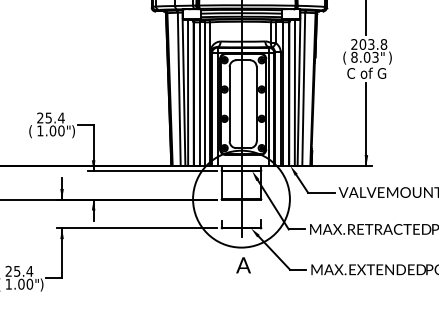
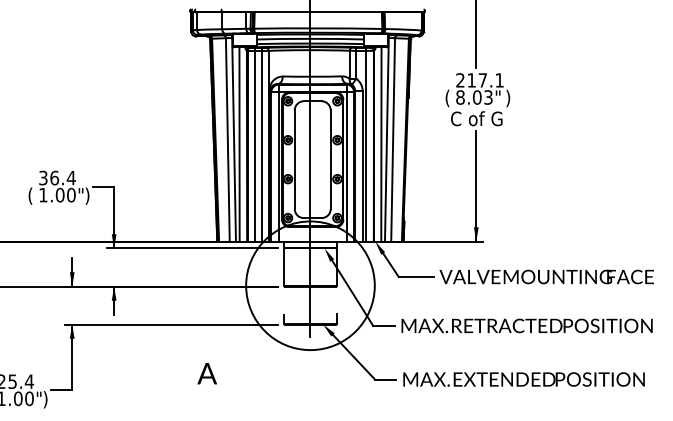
text: (373, 44) -> (485, 80), 203.8 -> 217.1
text: (44, 117) -> (49, 177), 25.4 -> 36.4
text: (243, 265) -> (206, 373), moved

